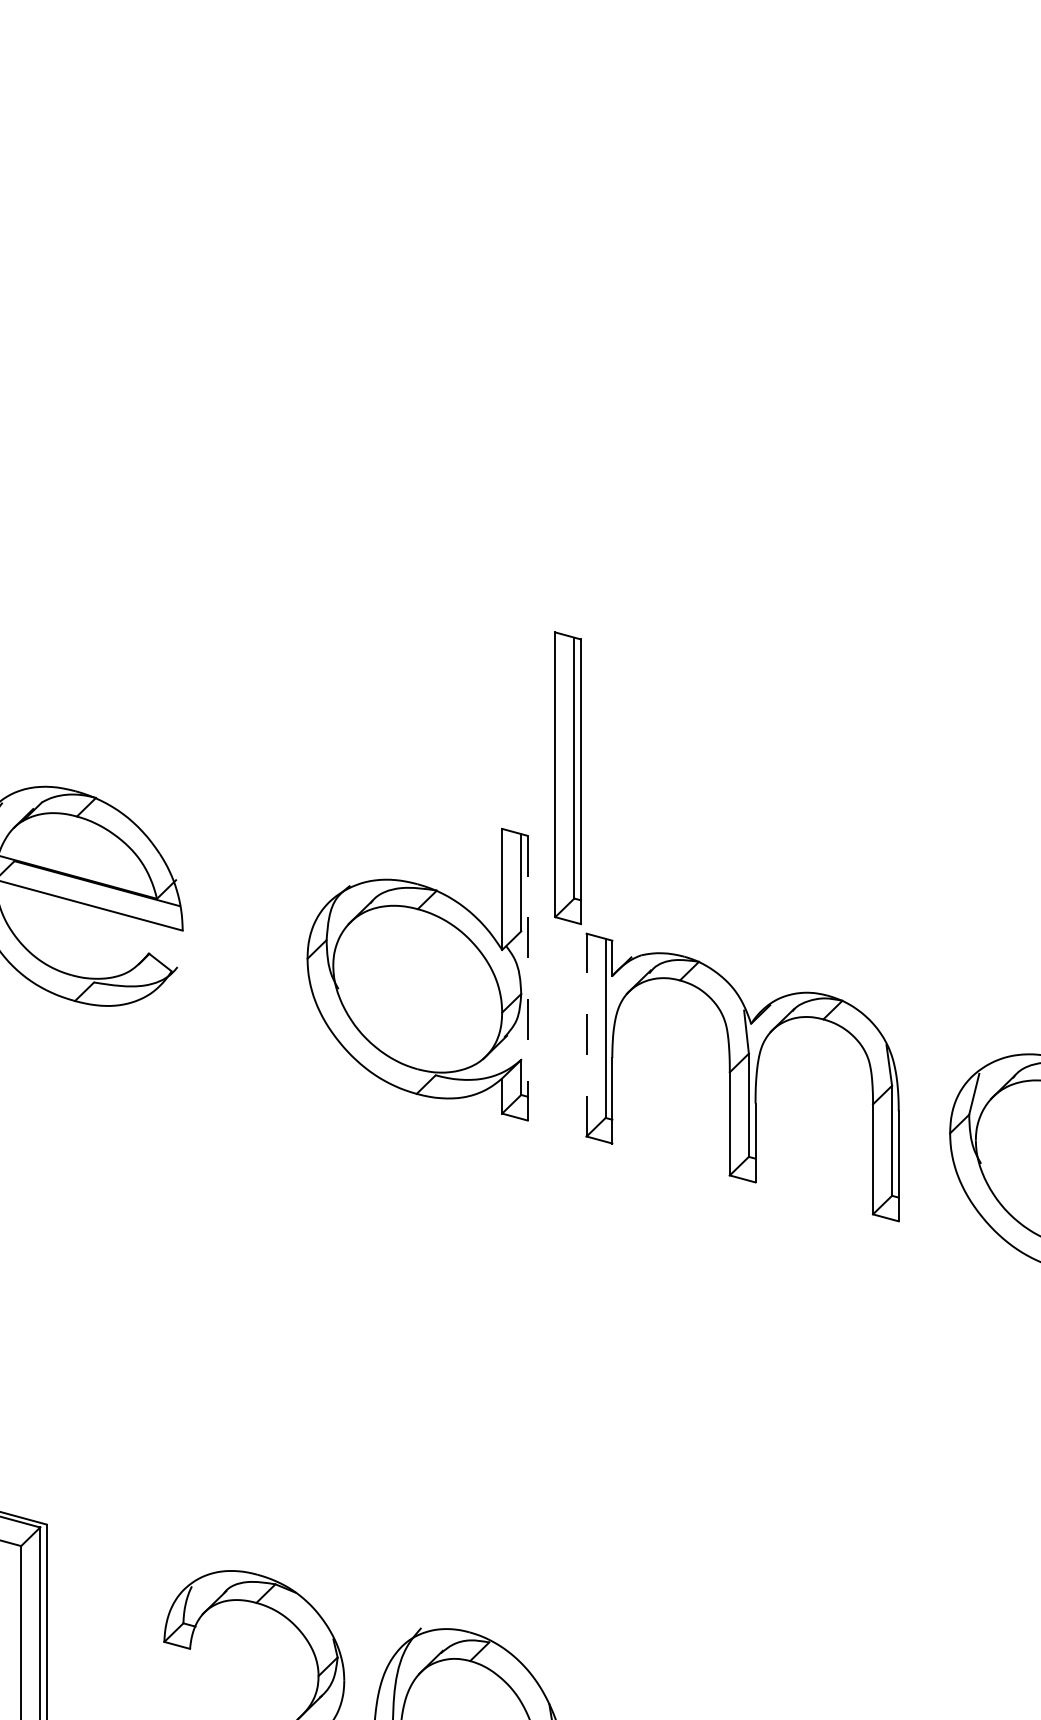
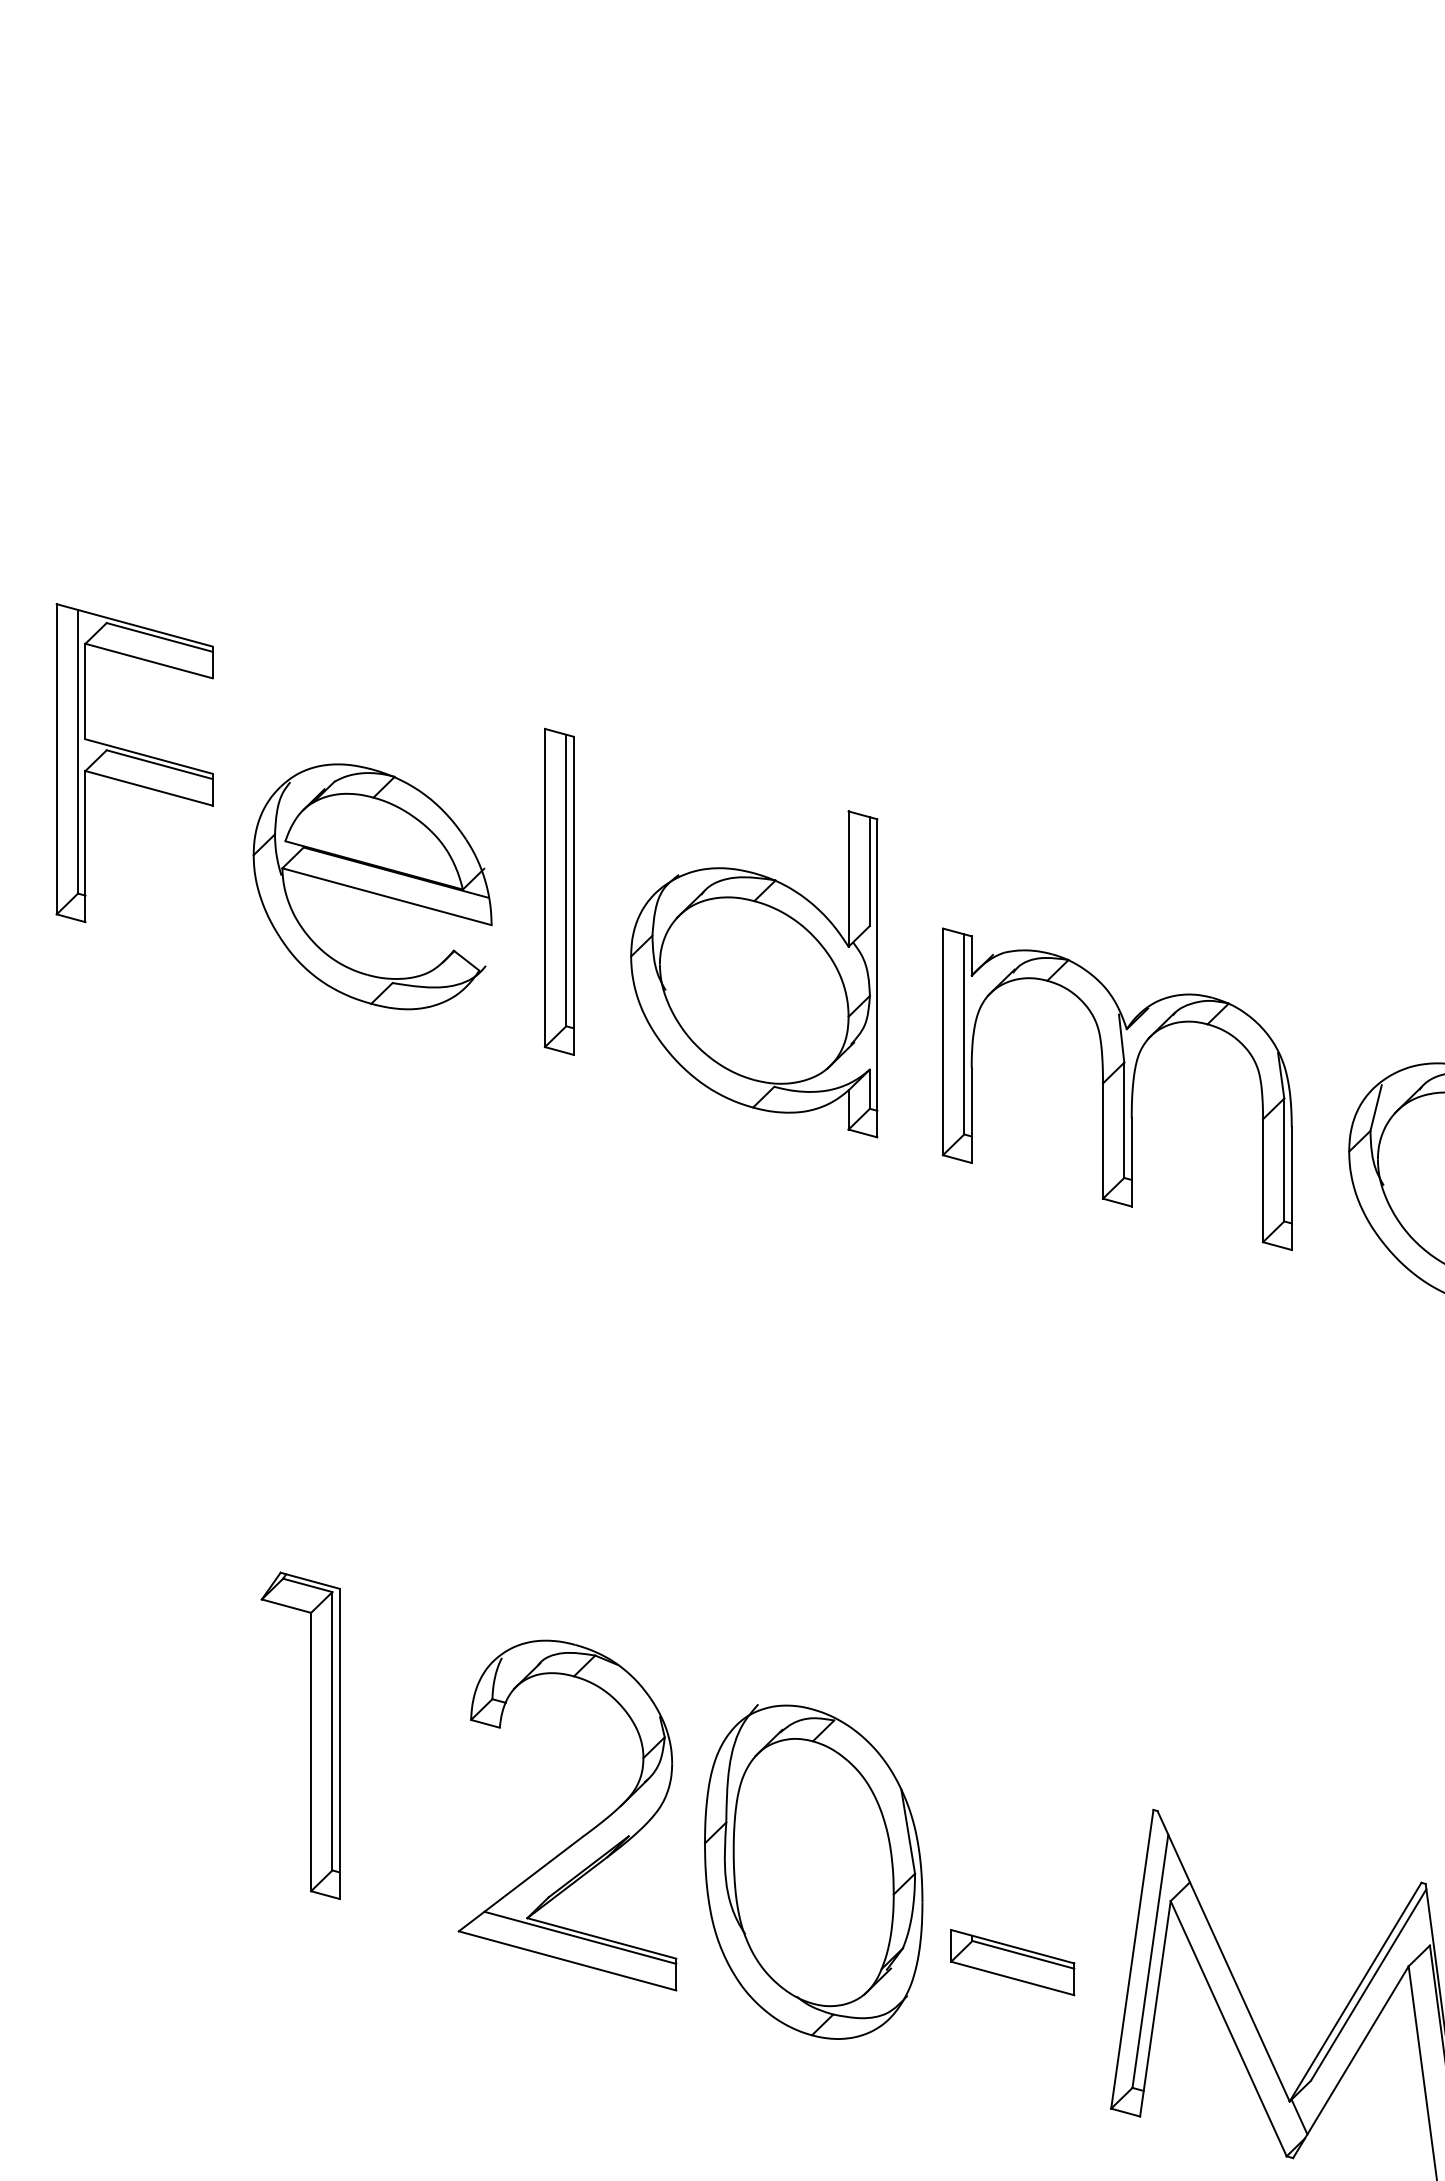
part: (567, 777) -> (558, 891), moved
line: (528, 978) -> (877, 978), dashed -> solid
line: (586, 1034) -> (942, 1041), dashed -> solid

